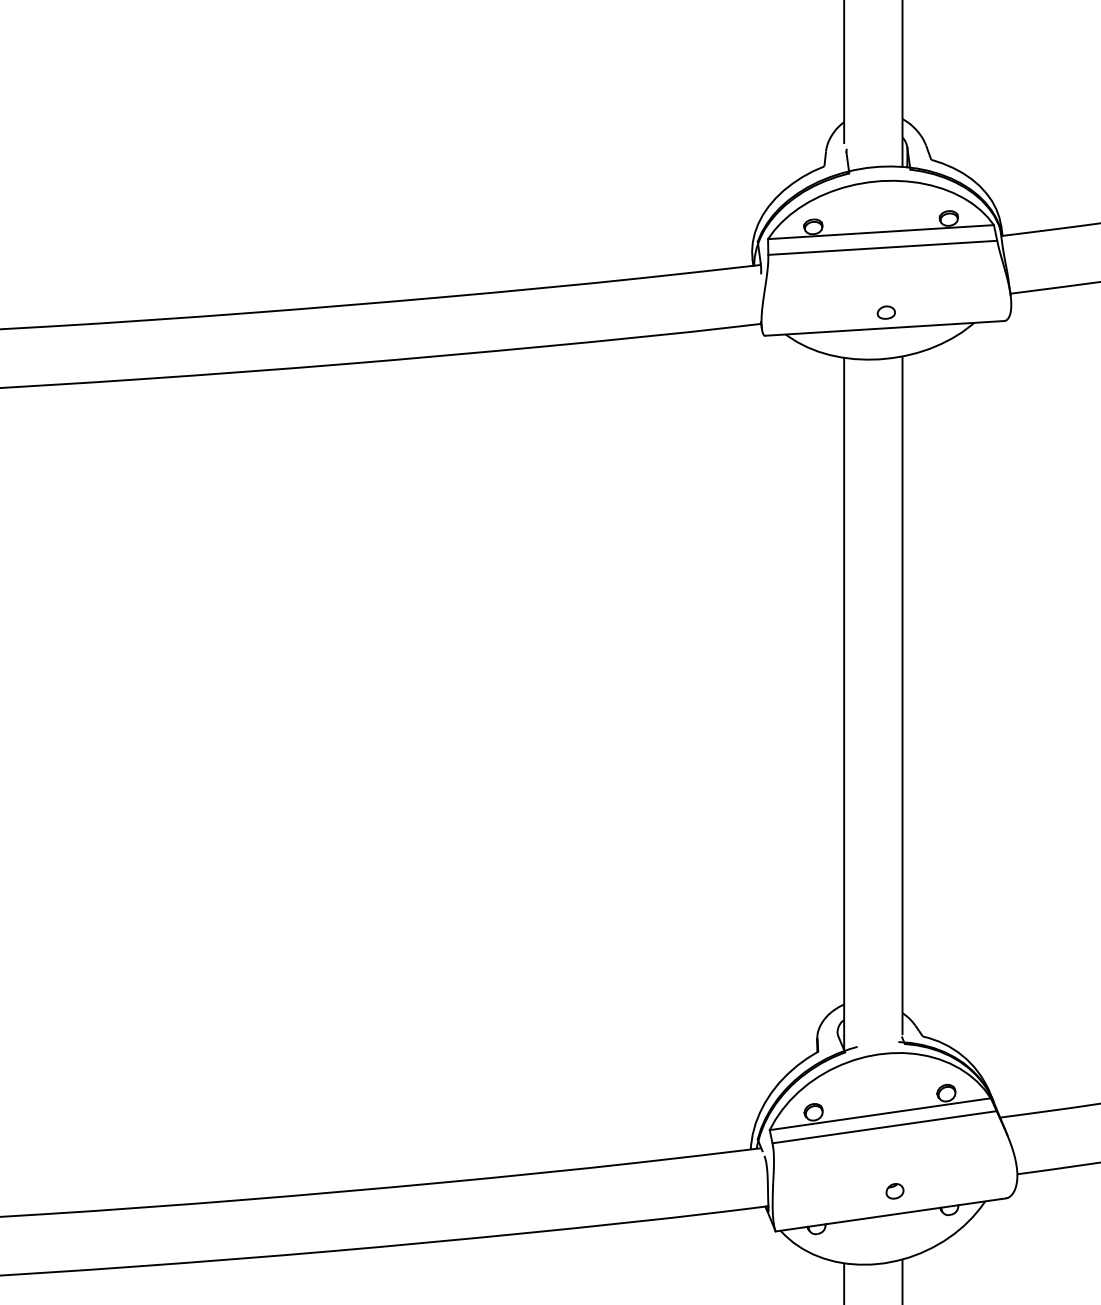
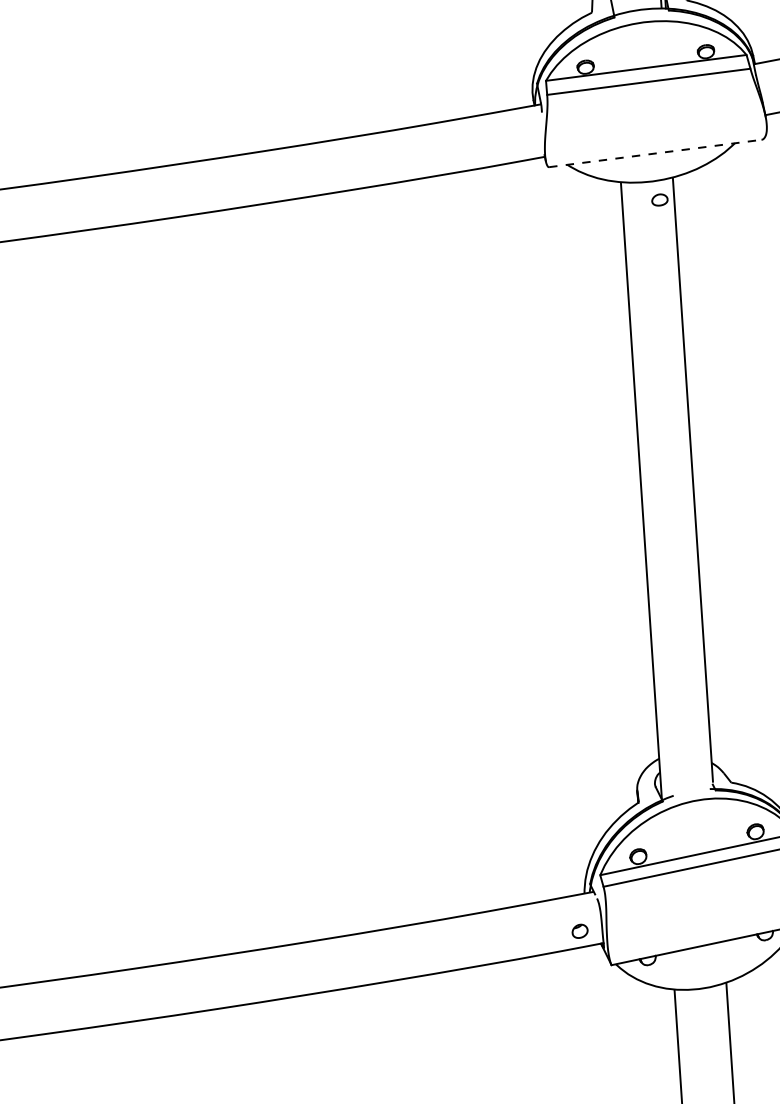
part: (885, 312) -> (659, 199), moved
line: (884, 328) -> (655, 153), solid -> dashed
part: (894, 1191) -> (579, 931), moved

